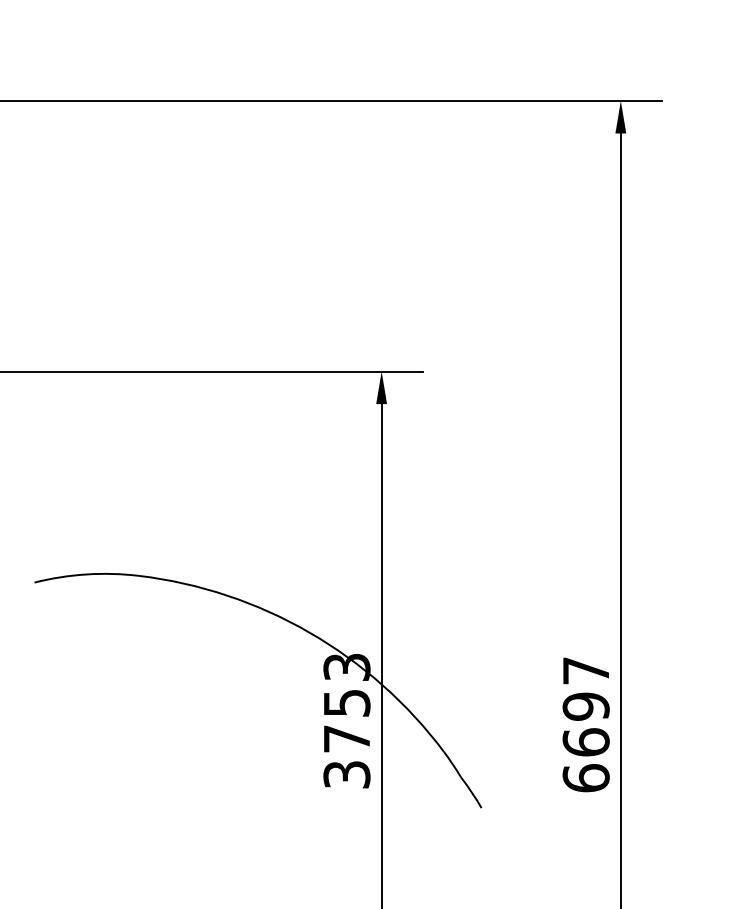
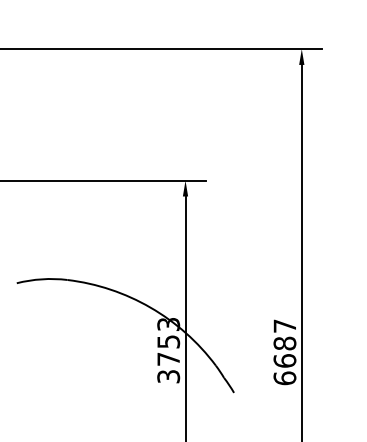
text: (585, 706) -> (284, 343), 6697 -> 6687

